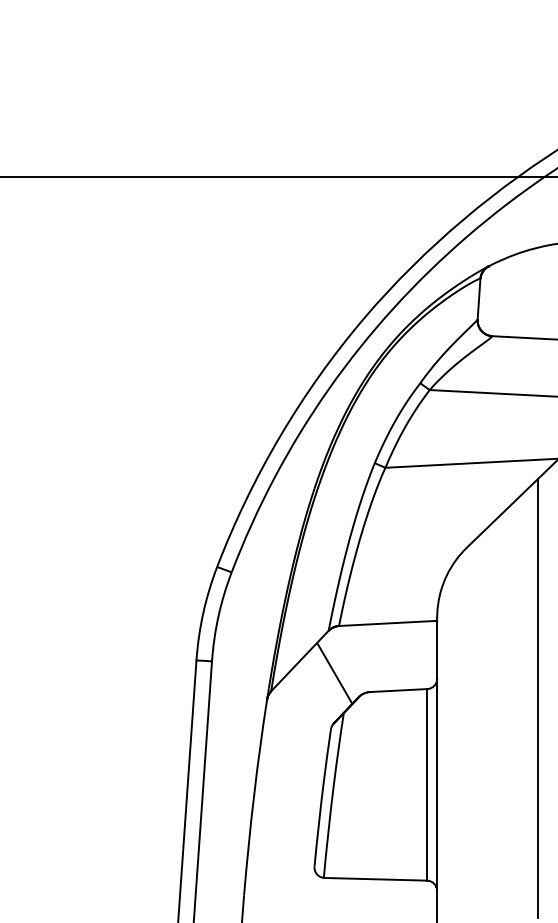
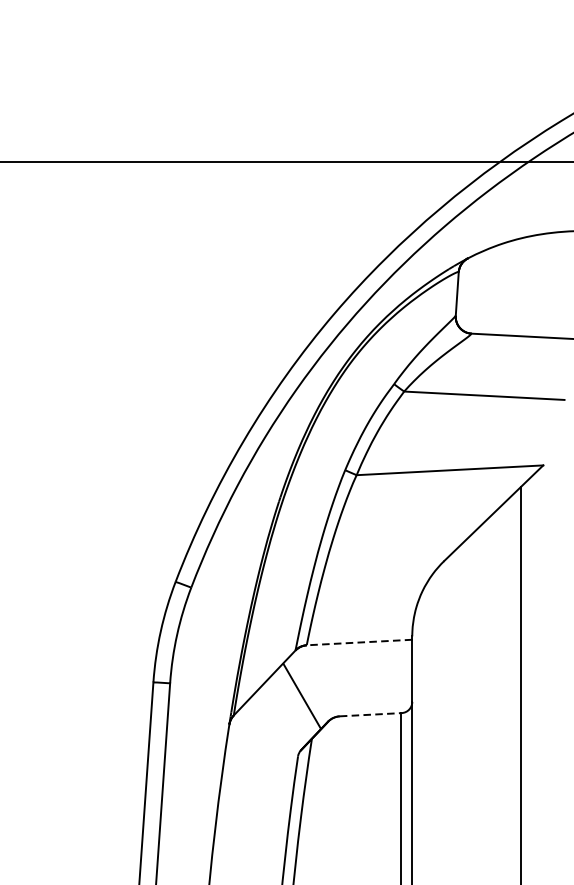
line: (387, 623) -> (358, 642), solid -> dashed
line: (398, 690) -> (370, 714), solid -> dashed

